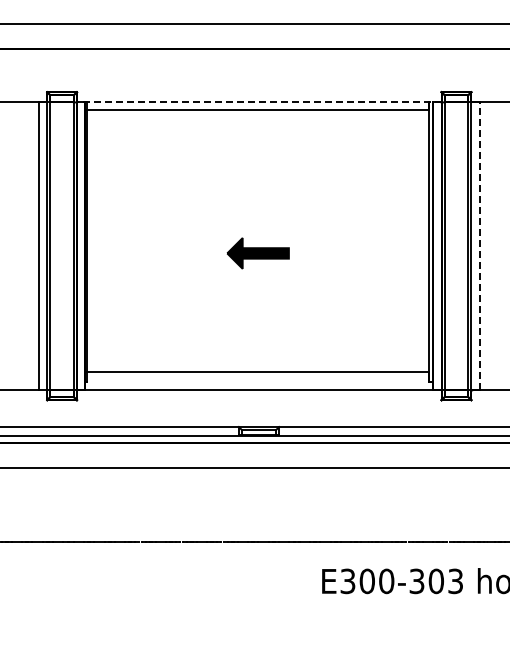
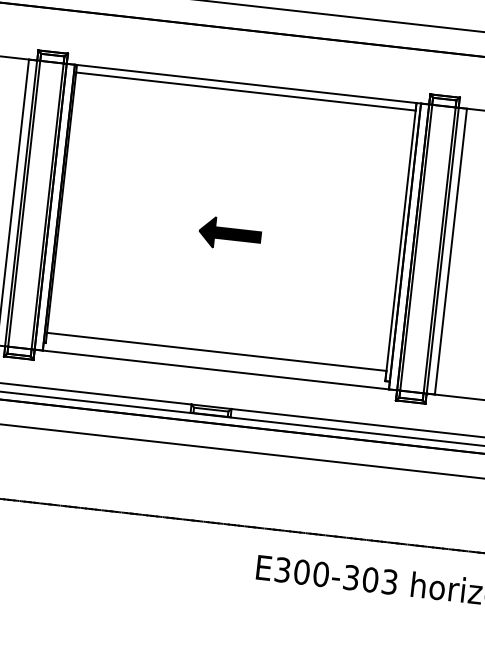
line: (258, 102) -> (247, 84), dashed -> solid
line: (479, 246) -> (450, 251), dashed -> solid

